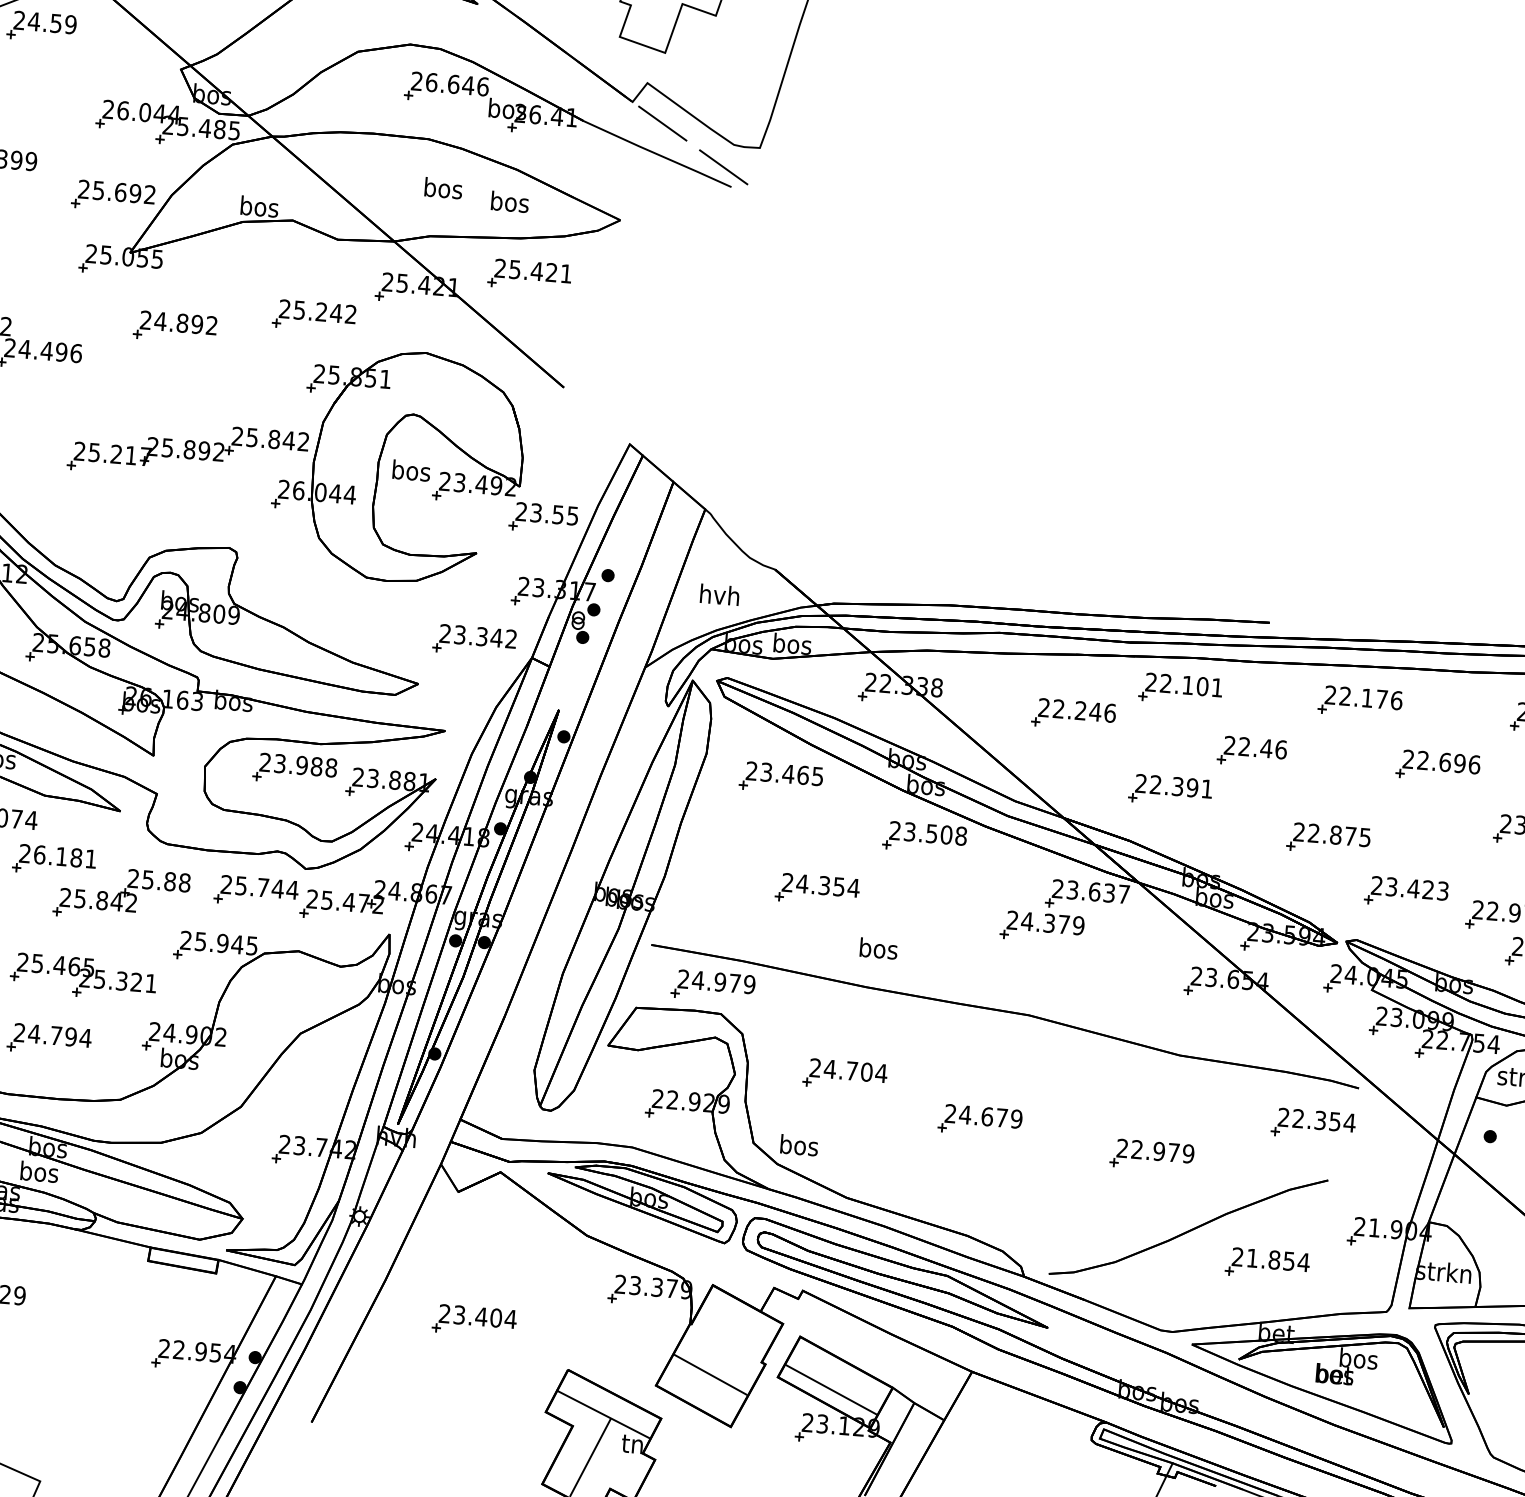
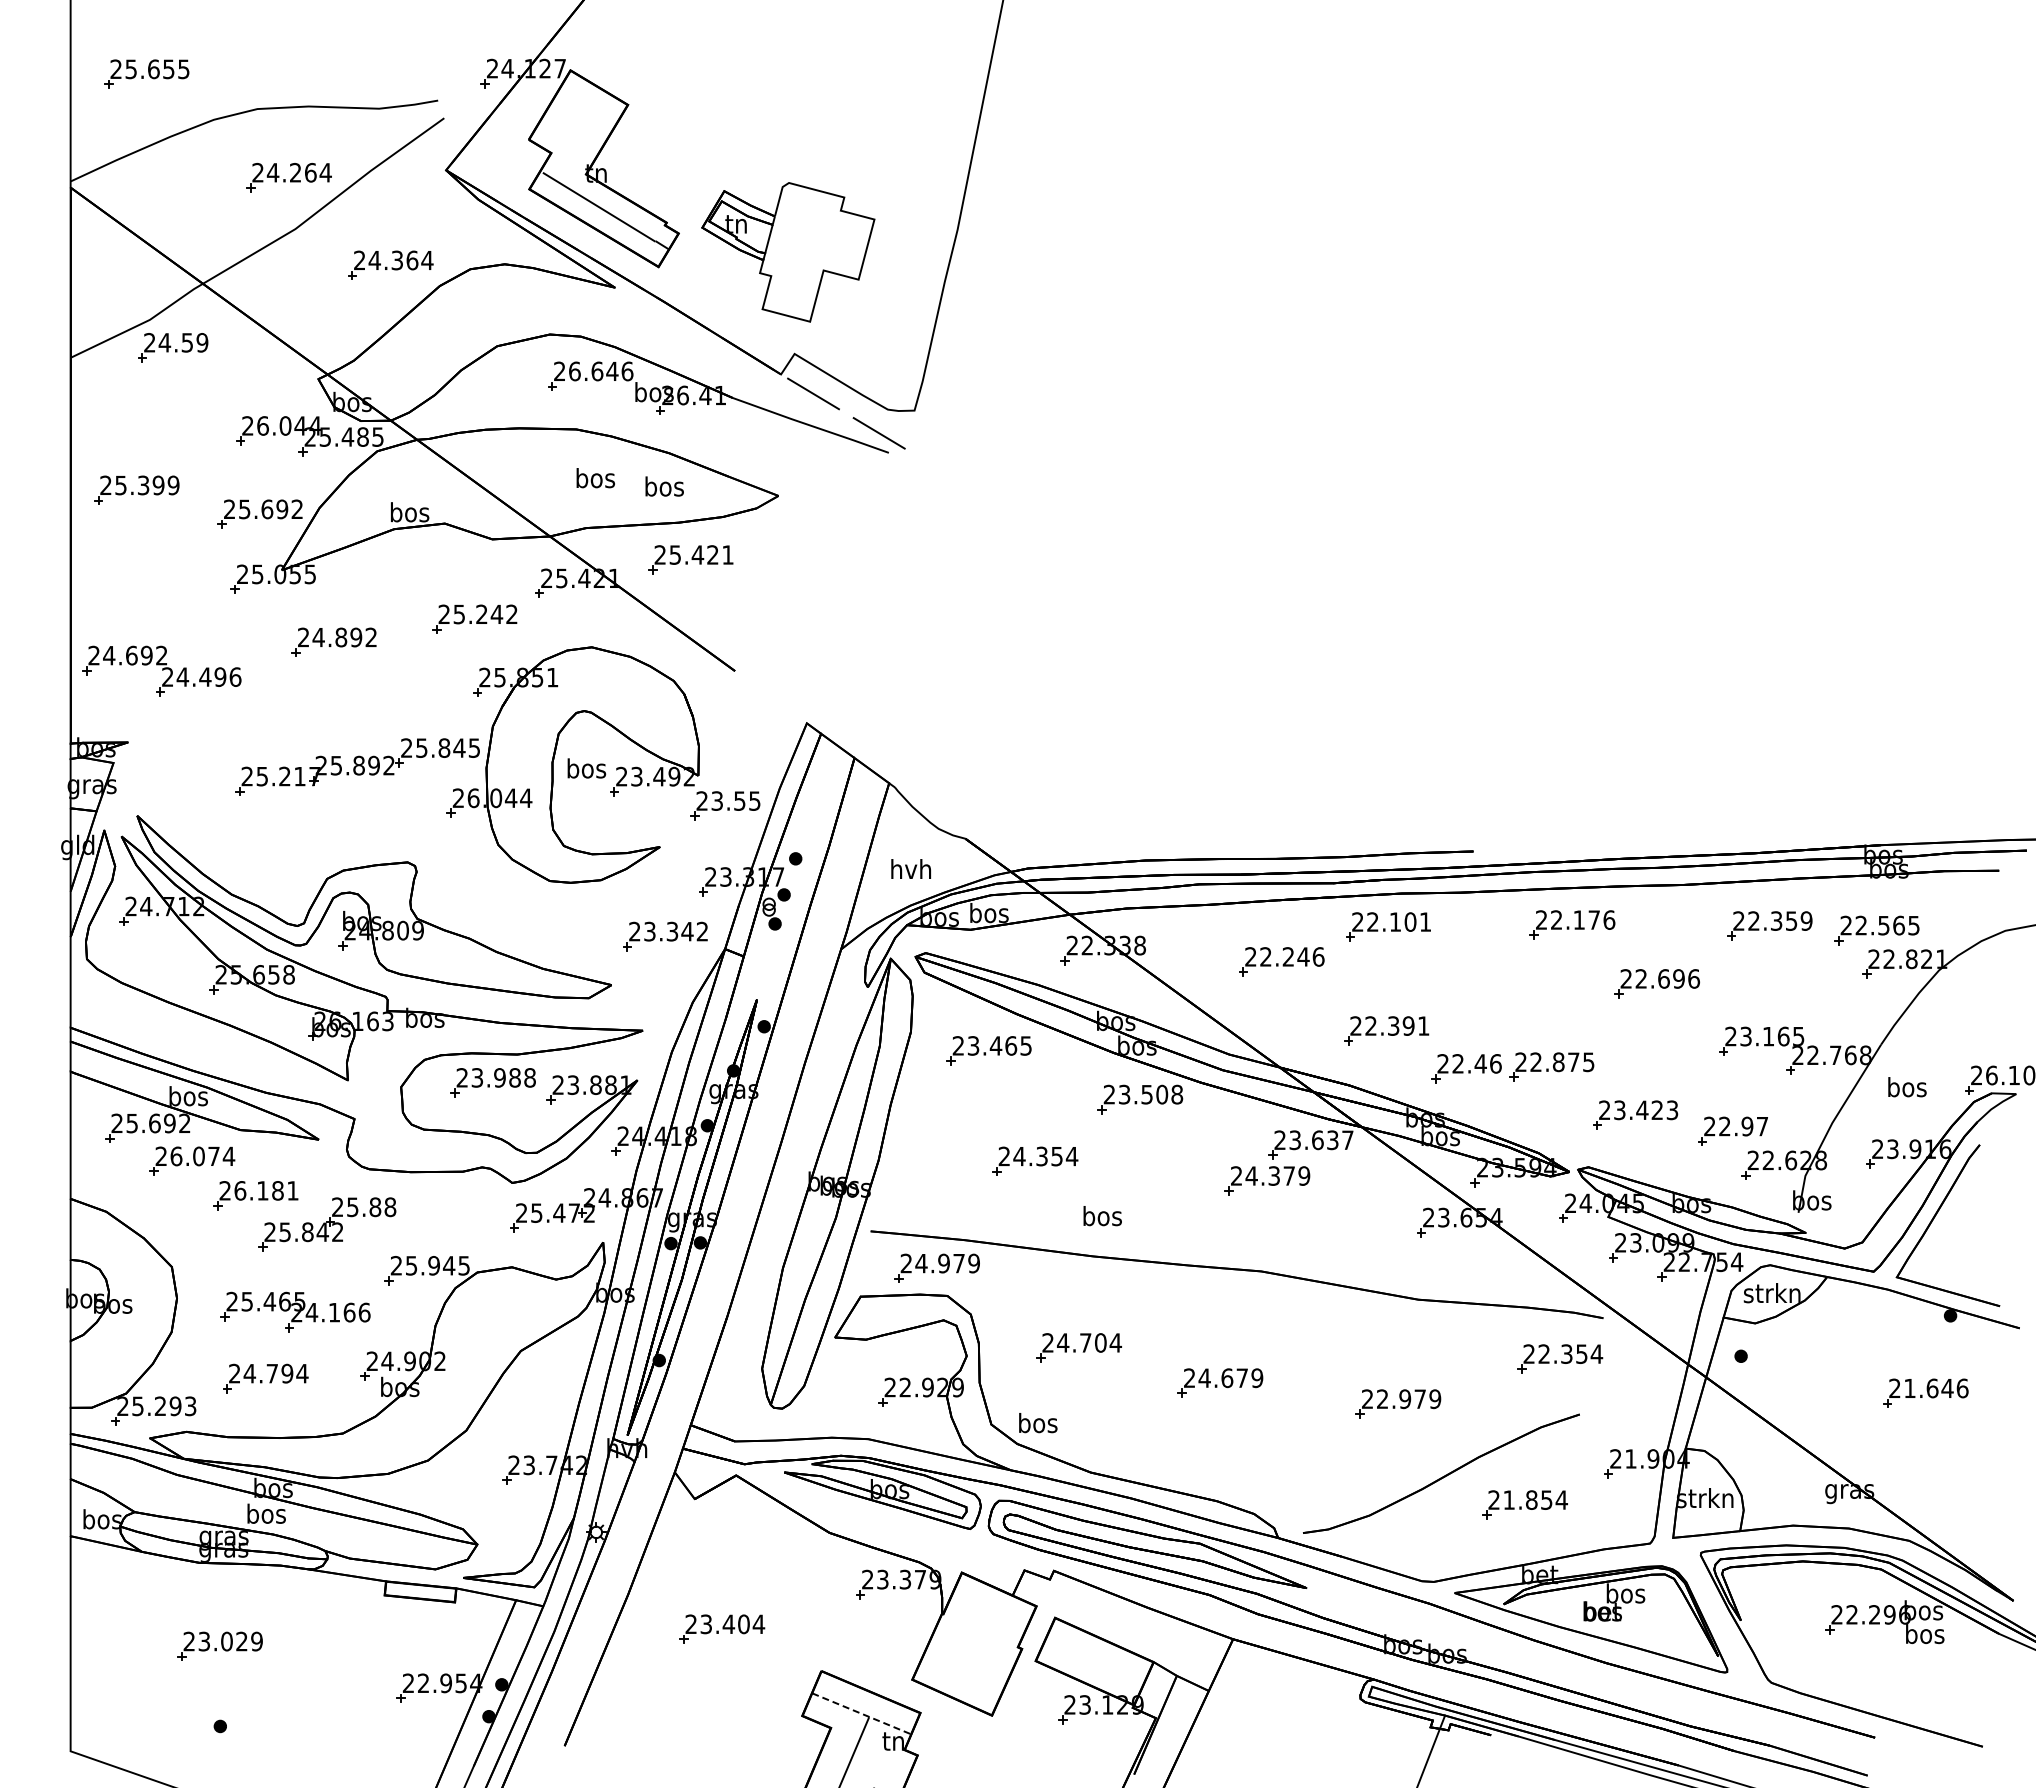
text: (302, 441) -> (473, 747), 25.842 -> 25.845
part: (1252, 751) -> (1466, 1068), moved
part: (255, 890) -> (463, 1209), removed
text: (124, 981) -> (337, 1312), 25.321 -> 24.166
line: (710, 1374) -> (966, 1663), removed
line: (831, 1389) -> (1091, 1669), removed
line: (602, 1414) -> (860, 1713), solid -> dashed

